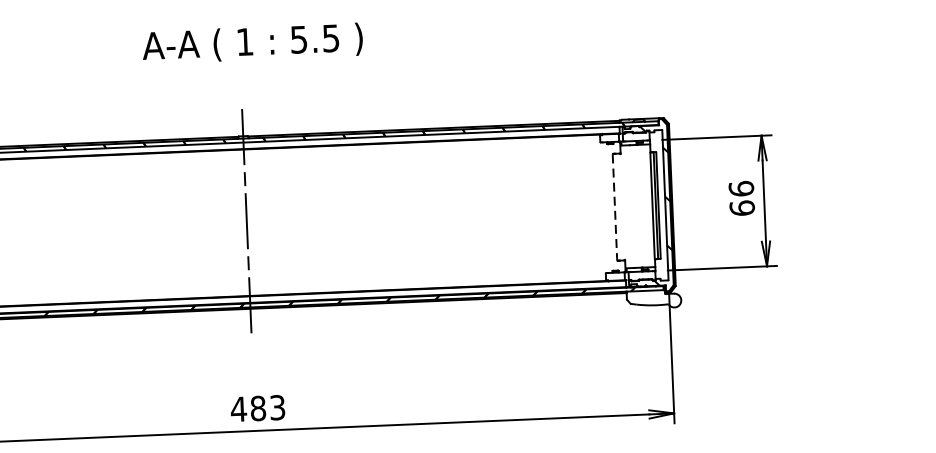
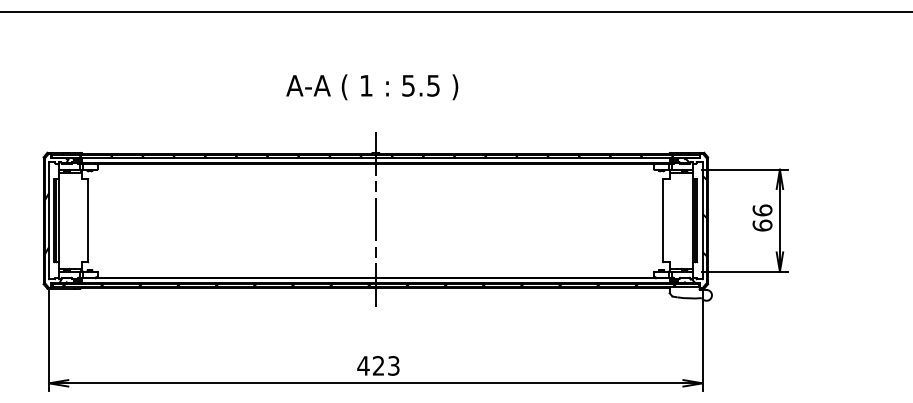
text: (253, 43) -> (372, 87), moved
line: (615, 208) -> (663, 221), dashed -> solid
text: (258, 407) -> (378, 365), 483 -> 423

